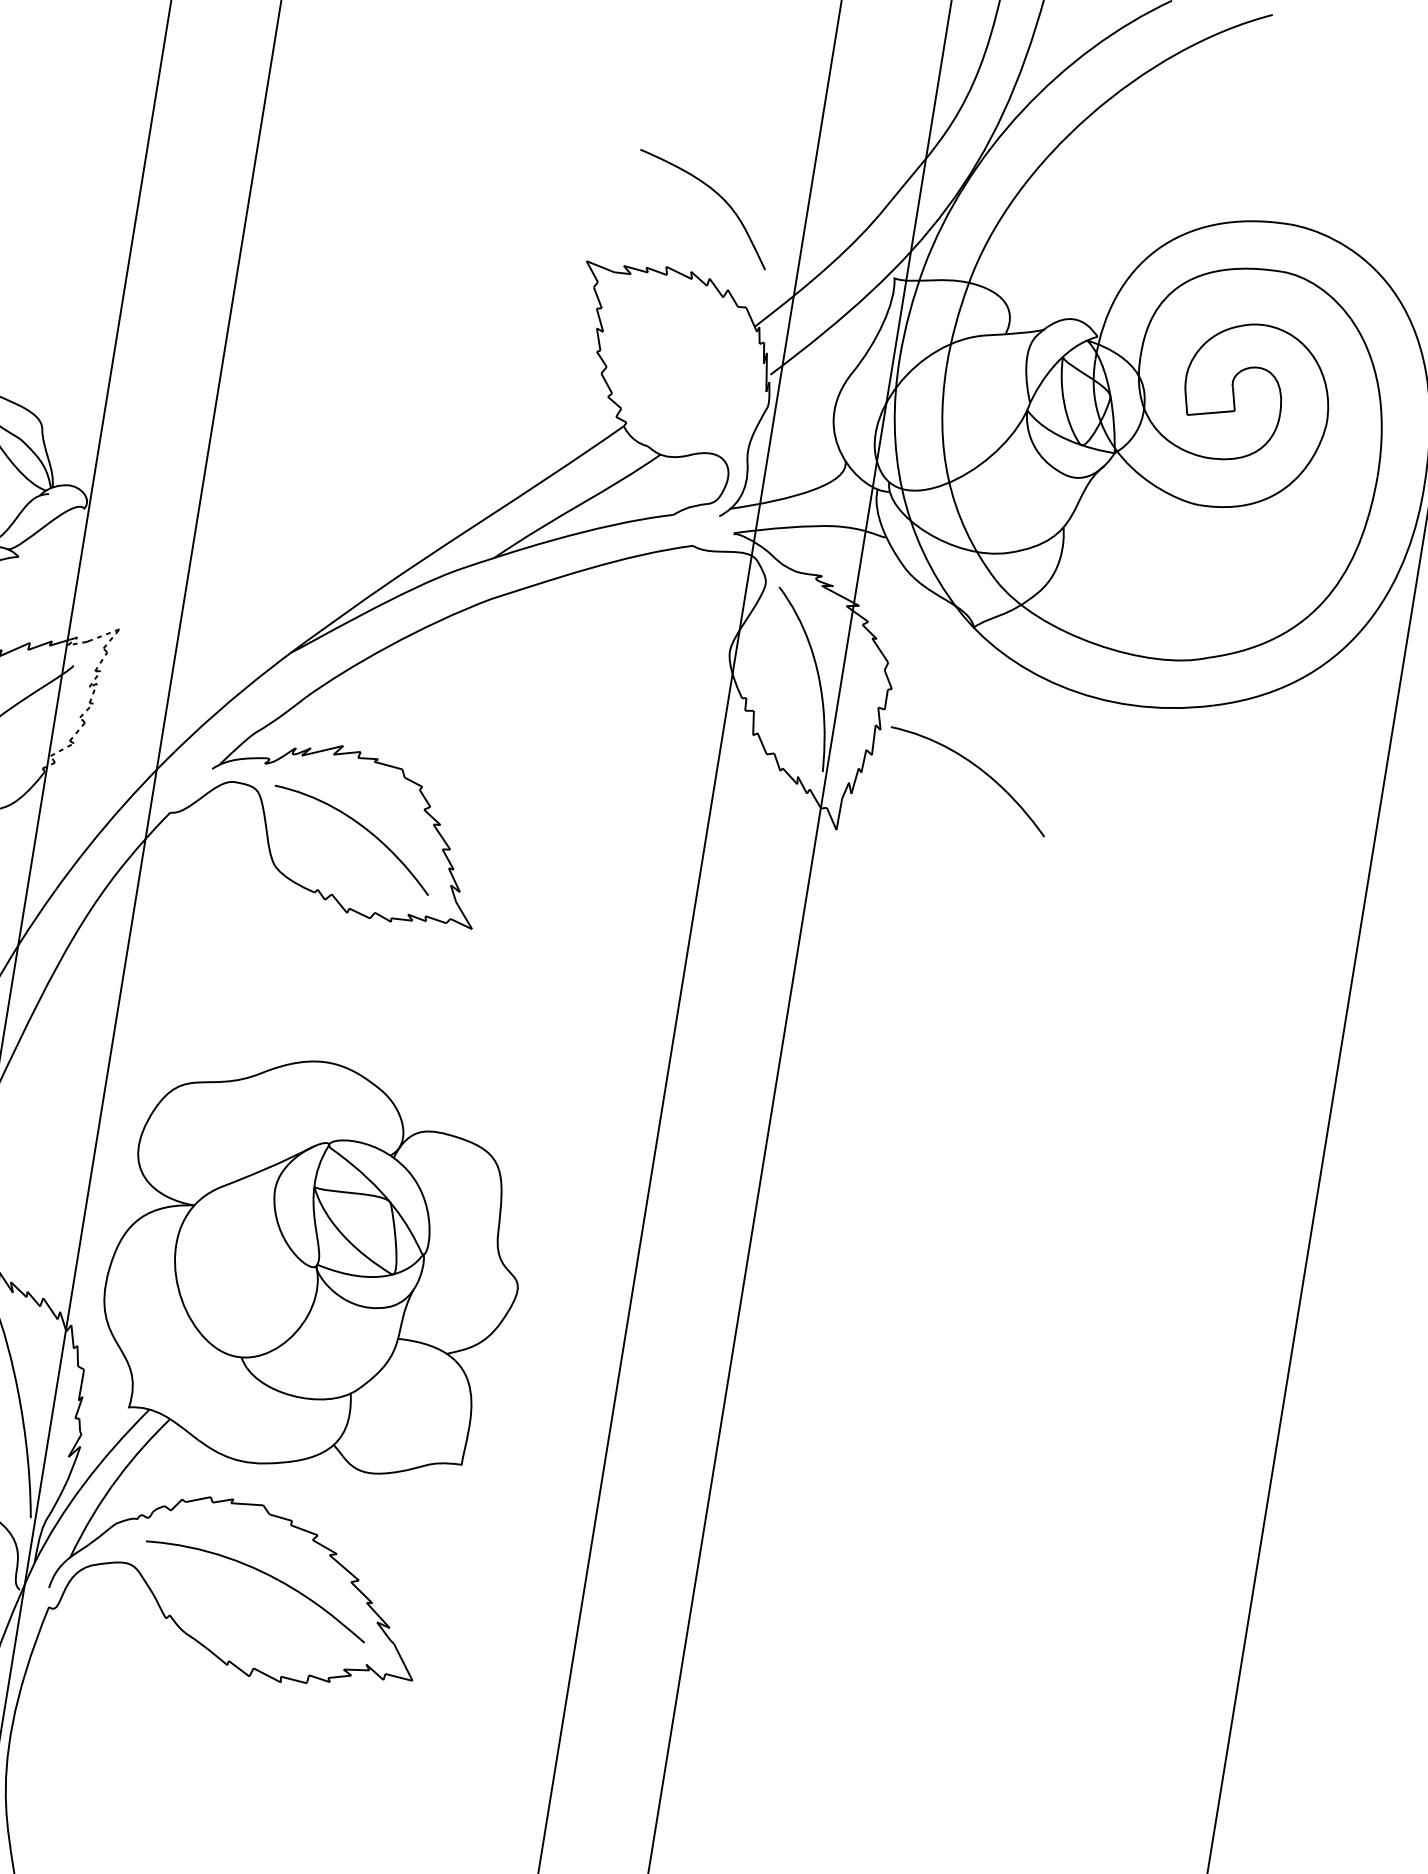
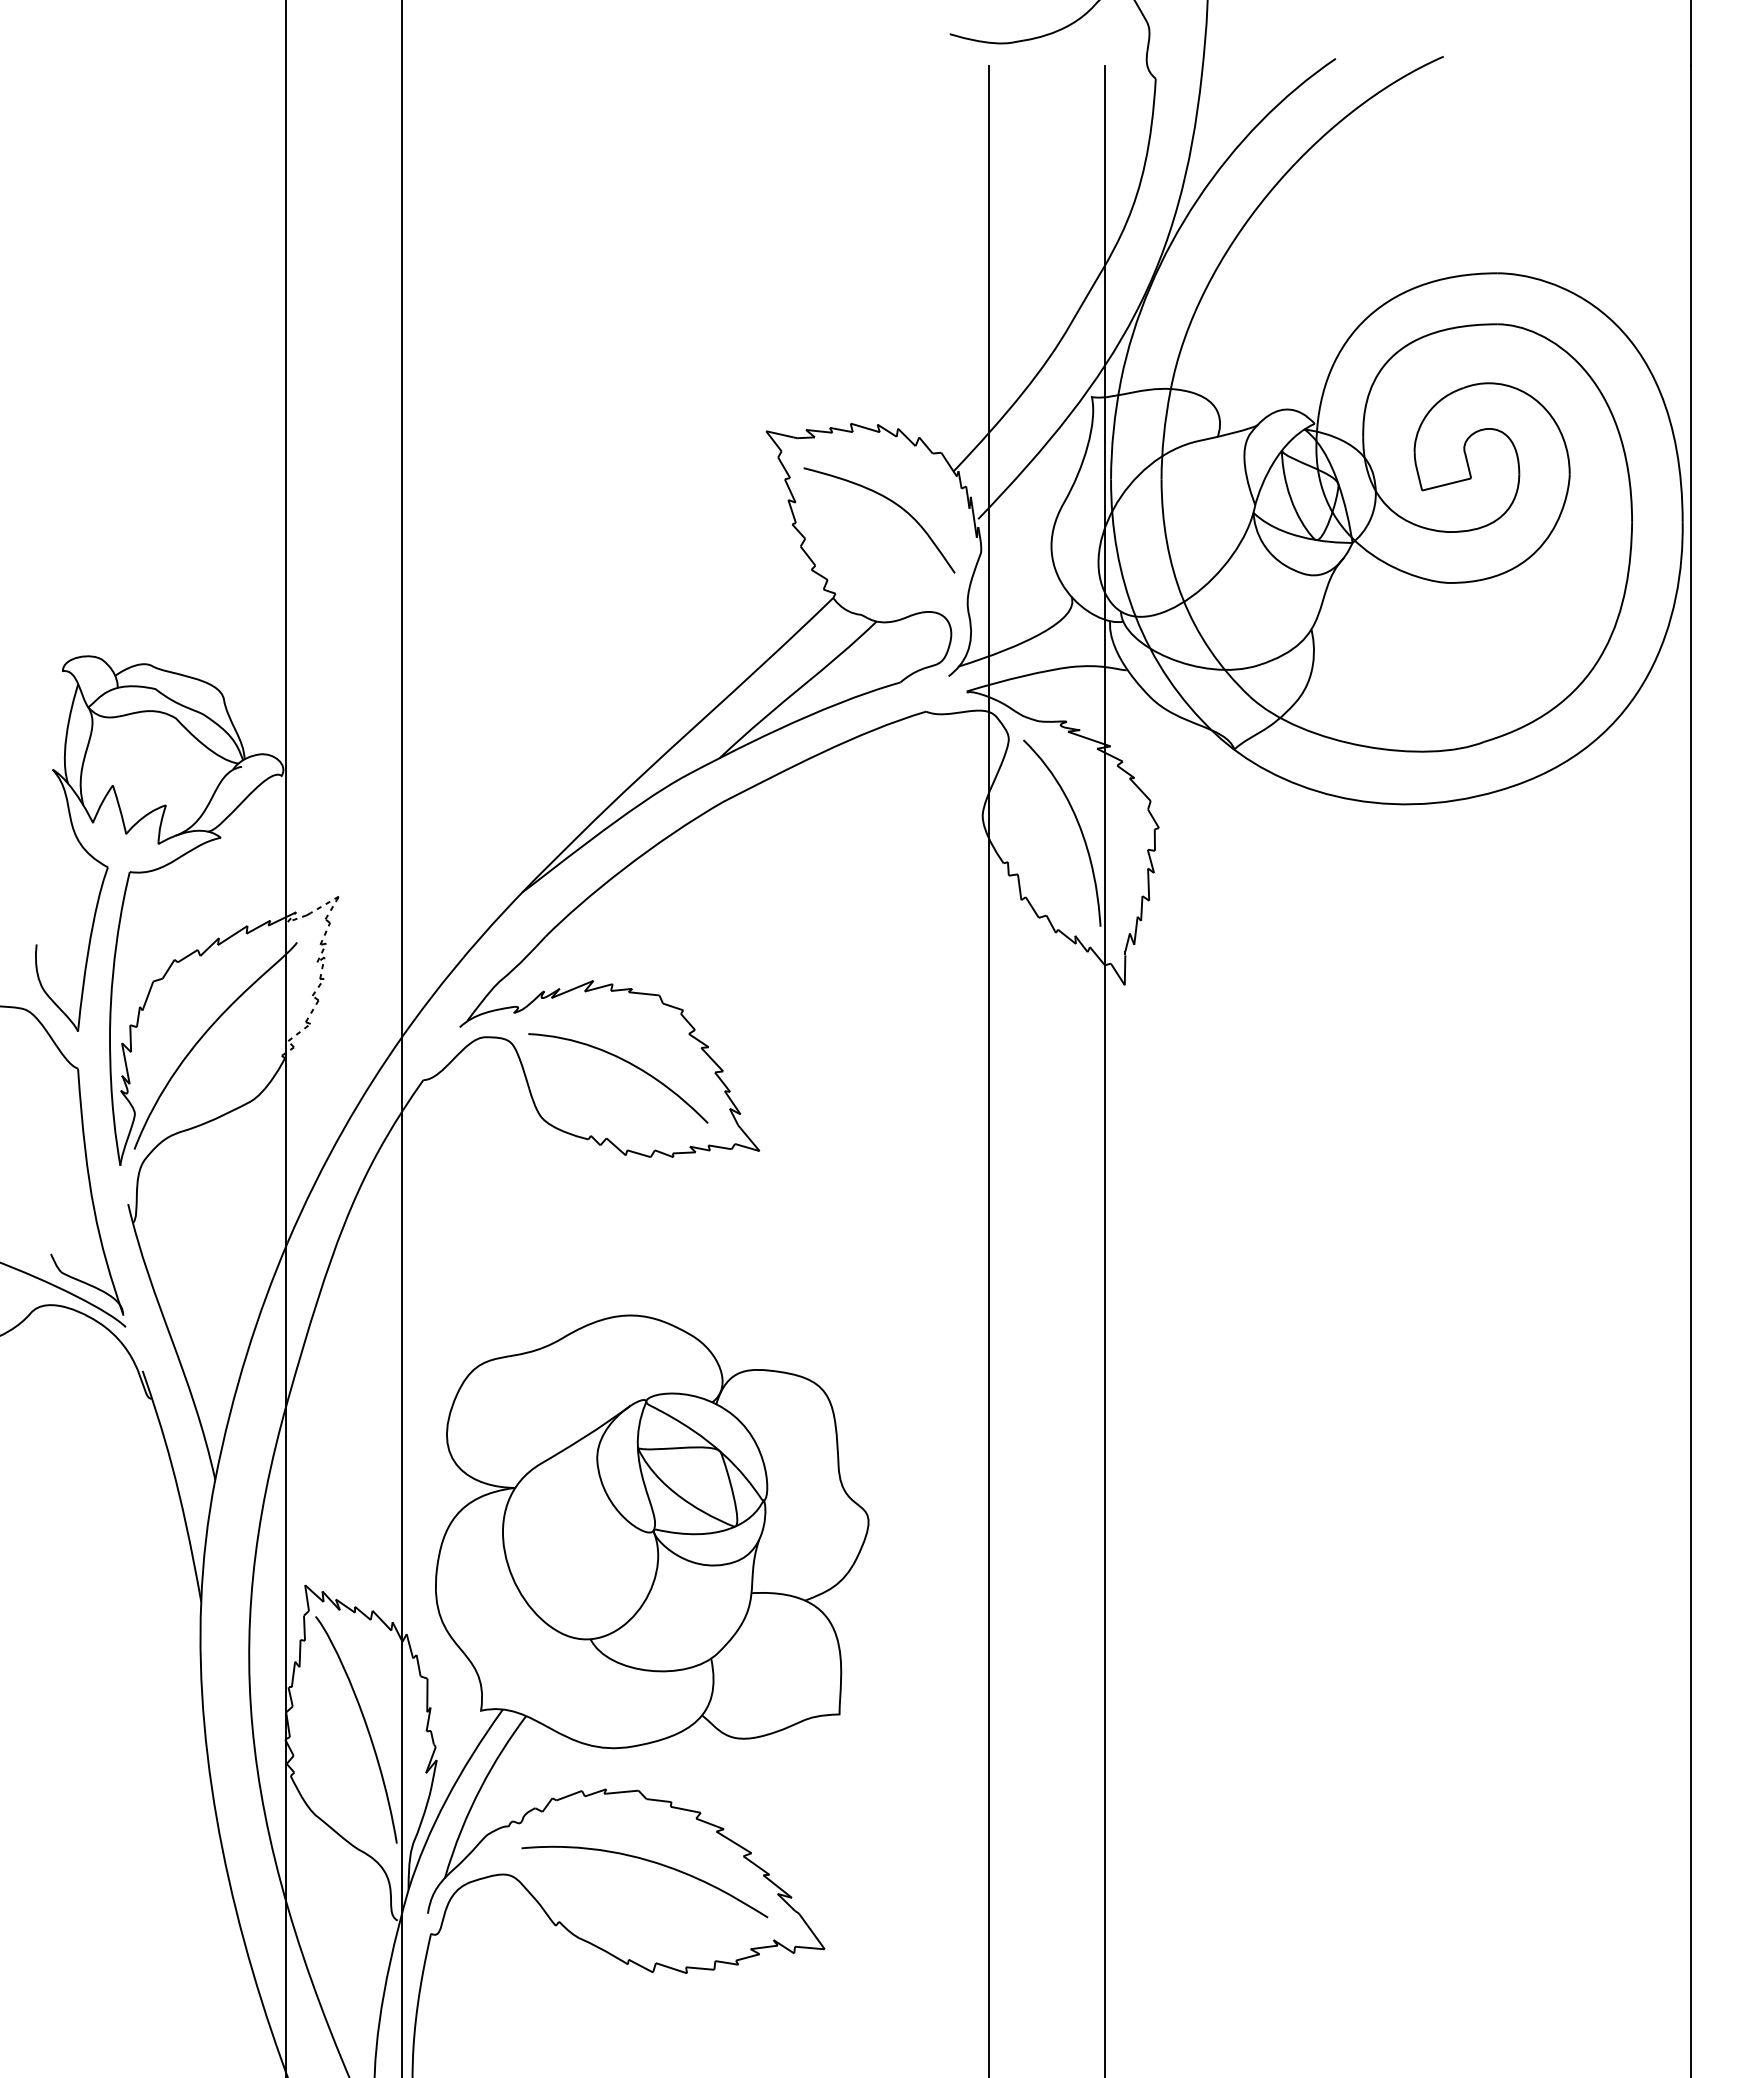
curve: (714, 192) -> (888, 500), moved
curve: (977, 768) -> (1262, 896), removed

